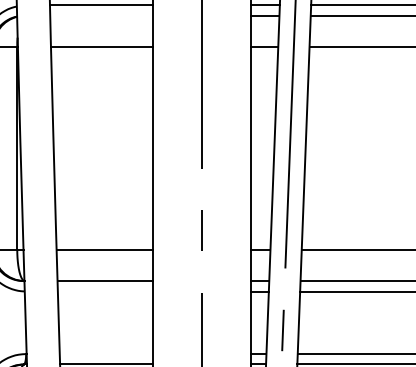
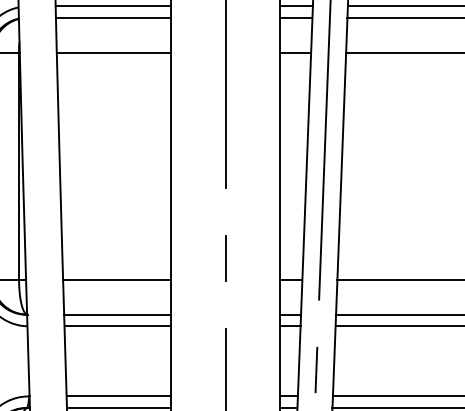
line: (101, 15) -> (113, 17), added
line: (105, 291) -> (117, 326), added
line: (106, 354) -> (118, 396), added

